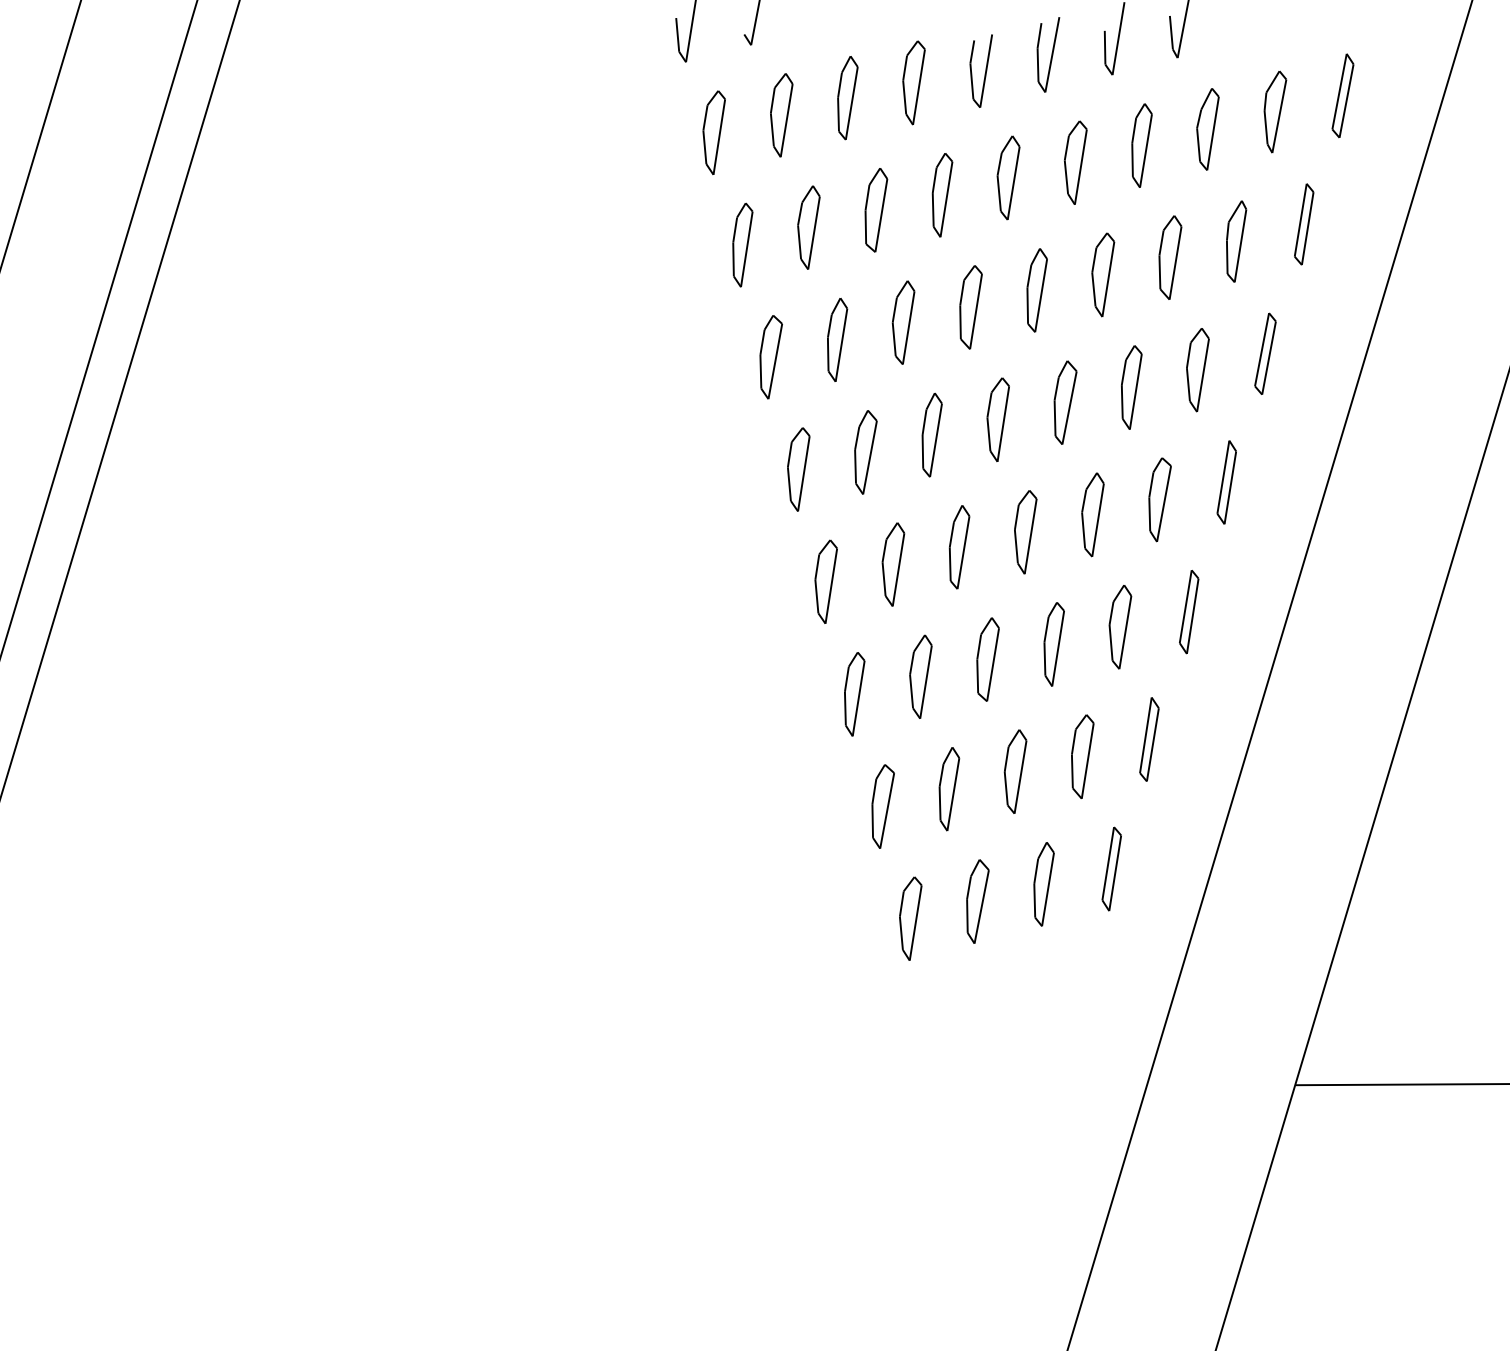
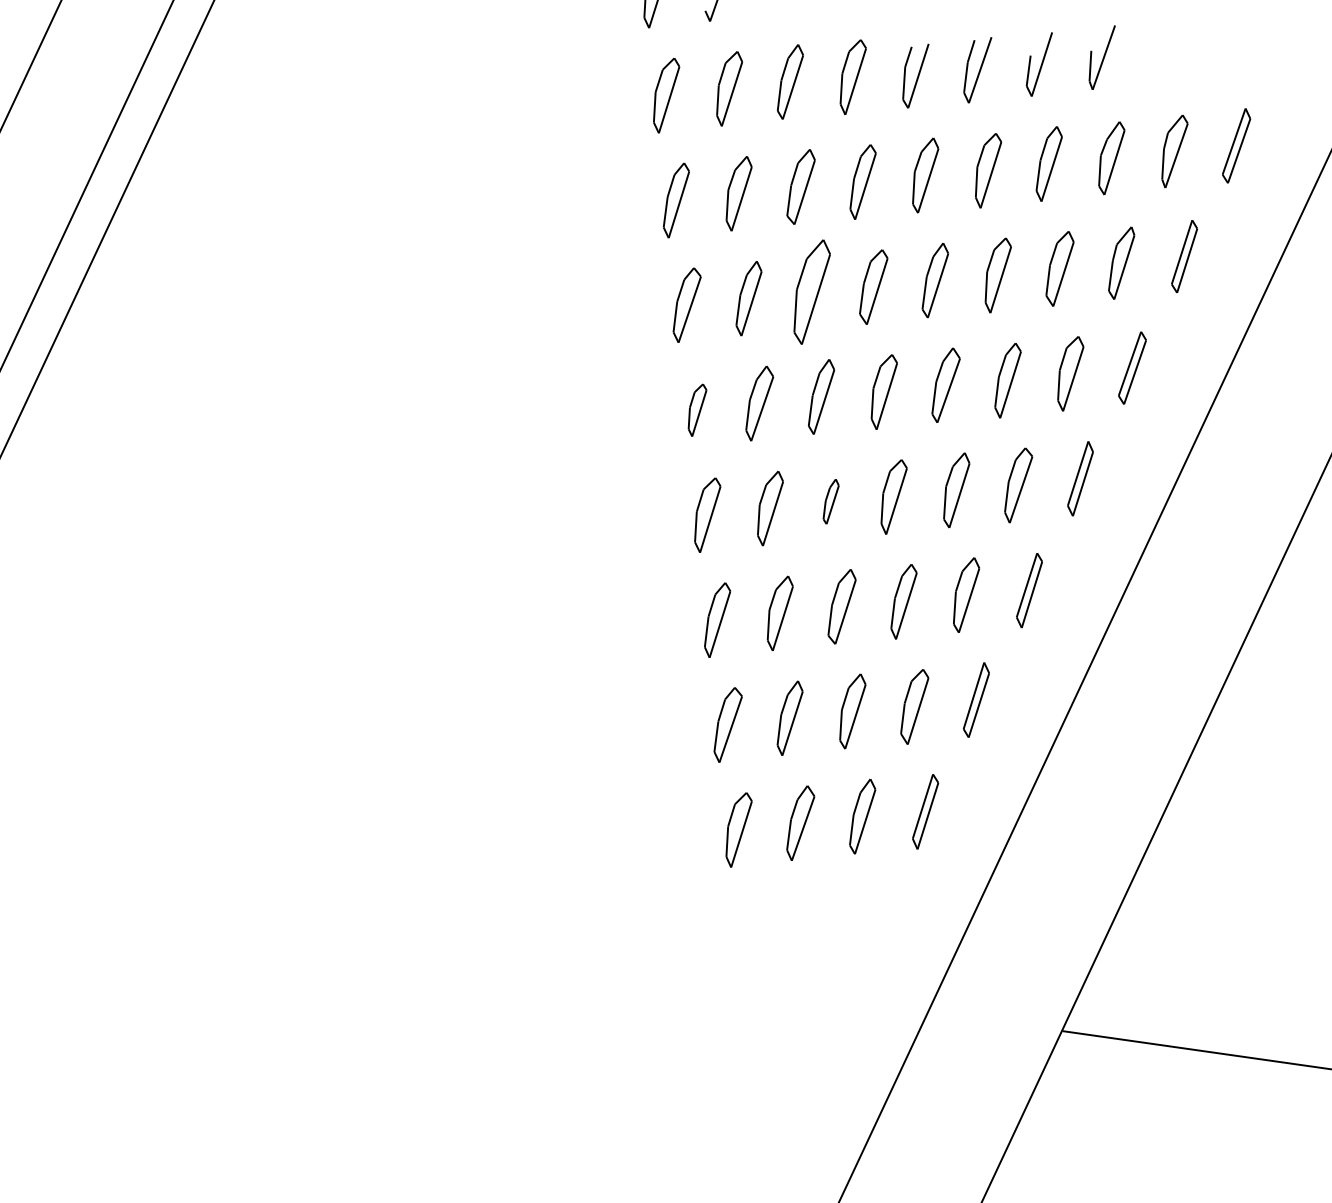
part: (903, 322) -> (810, 291), size x1.4
part: (798, 469) -> (696, 410), size x0.7
part: (959, 547) -> (830, 501), size x0.6

